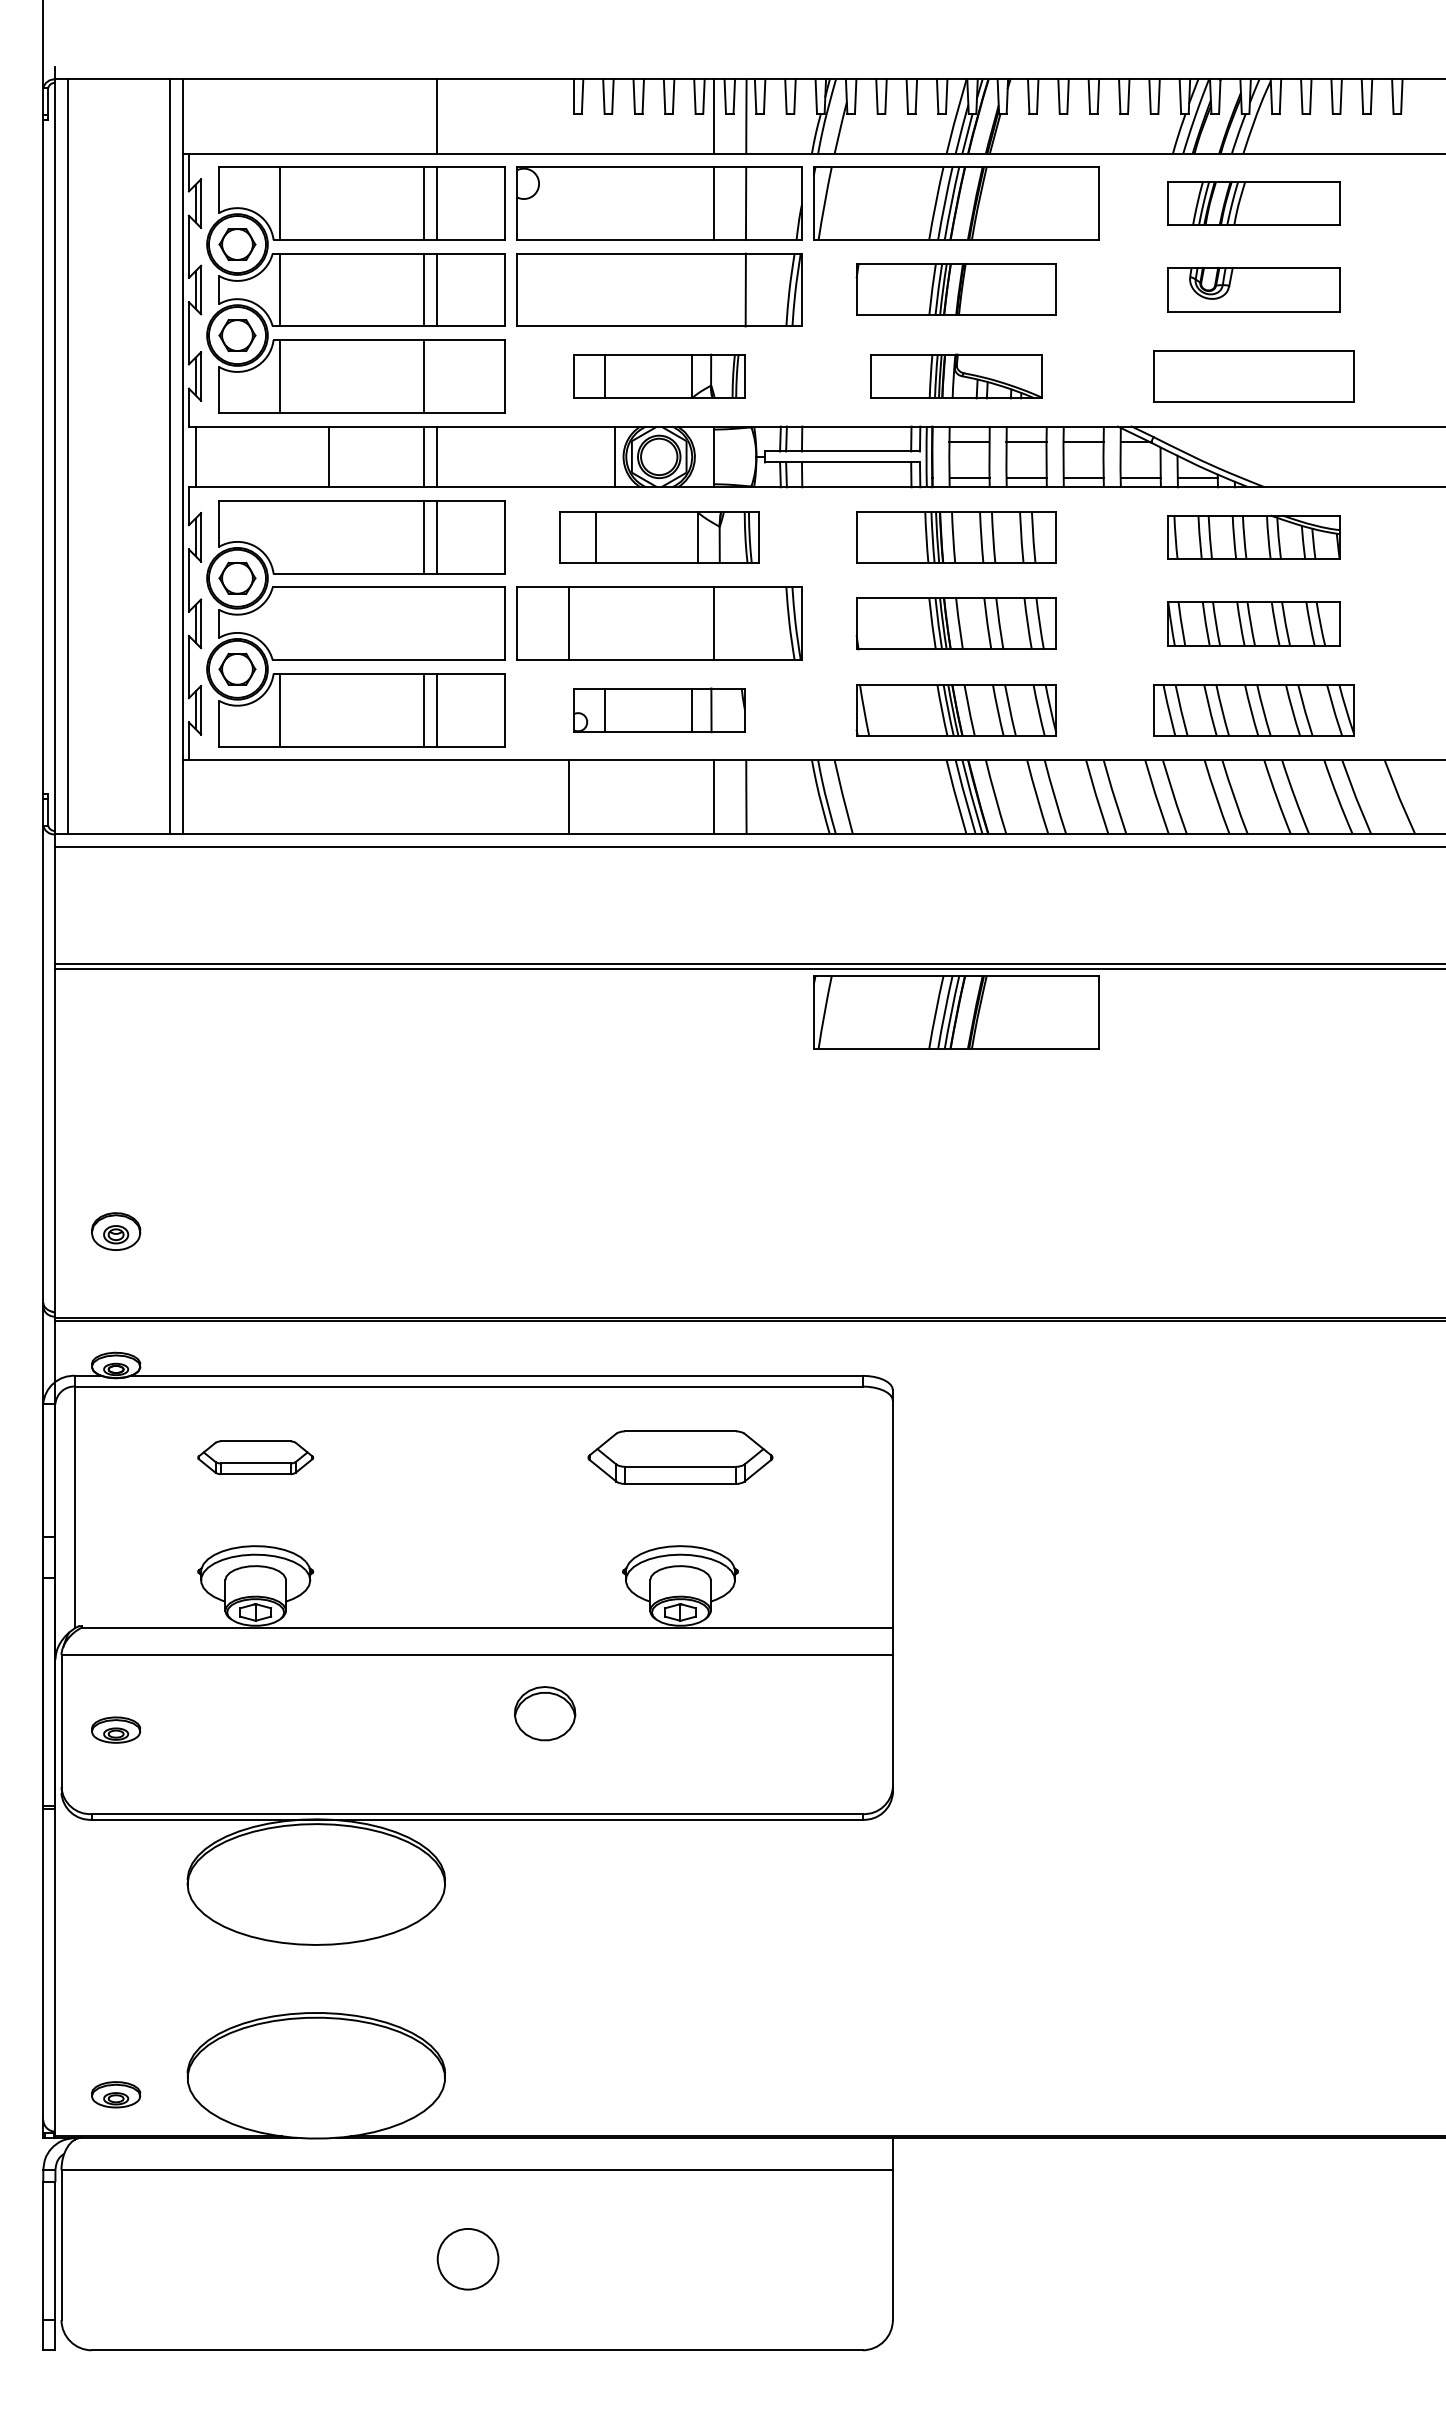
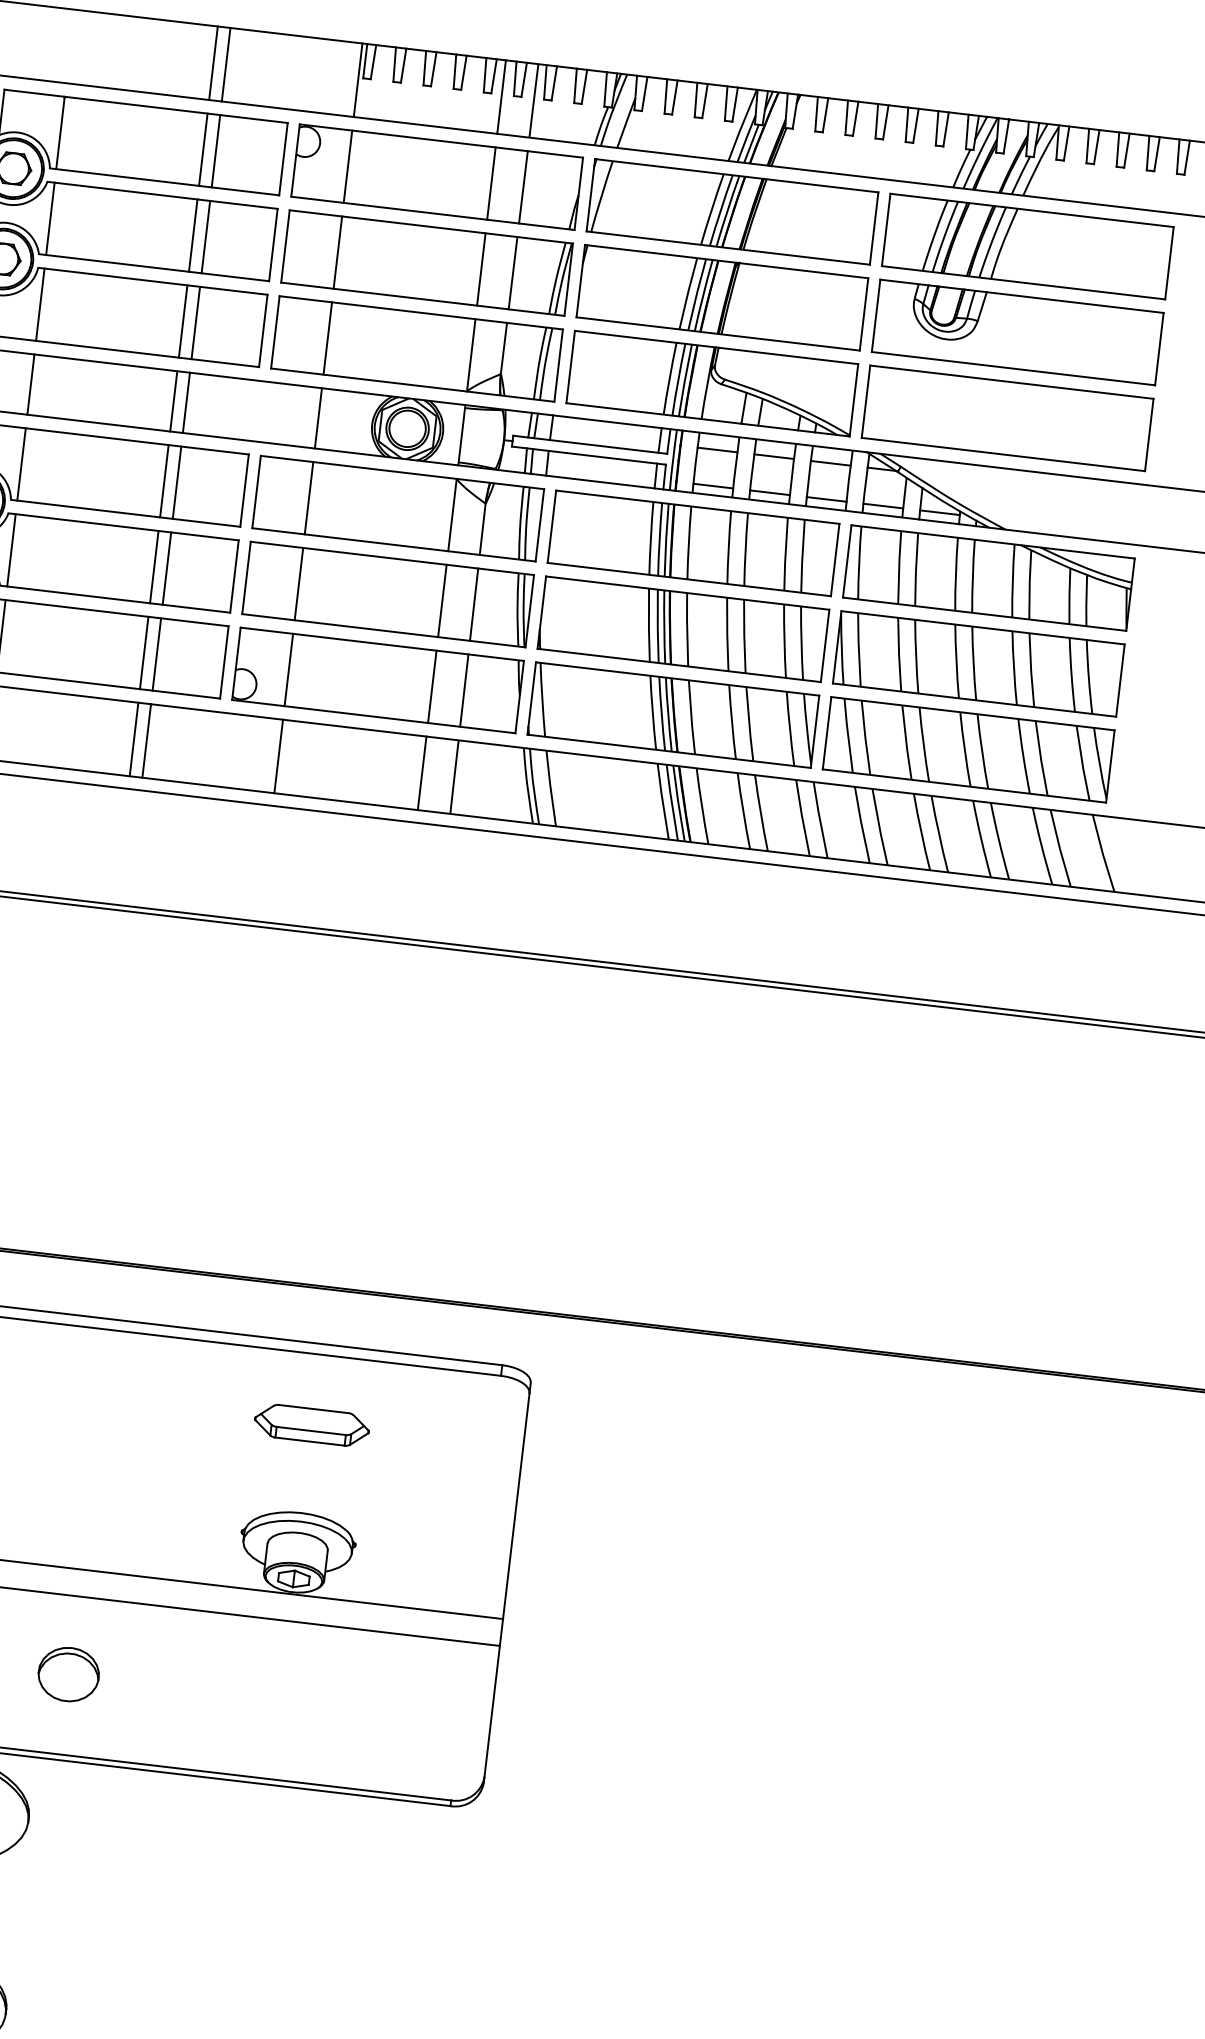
line: (423, 116) -> (213, 63), added
line: (569, 116) -> (358, 80), added
line: (569, 203) -> (348, 166), added
part: (1253, 203) -> (1027, 246), size x1.67
line: (569, 289) -> (338, 252), added
line: (713, 289) -> (481, 268), added
part: (956, 289) -> (722, 297), size x1.43
part: (1253, 289) -> (1017, 331), size x1.67
line: (436, 376) -> (195, 322), added
part: (659, 376) -> (417, 348), size x1.67
part: (956, 376) -> (712, 383), size x1.67
part: (1253, 376) -> (1007, 418), size x1.43
line: (328, 456) -> (30, 384), moved
line: (615, 456) -> (318, 417), moved
line: (279, 536) -> (21, 463), added
part: (659, 537) -> (398, 508), size x1.43
part: (956, 537) -> (693, 543), size x1.43
part: (1253, 537) -> (988, 578), size x1.67
line: (279, 623) -> (11, 549), added
line: (423, 623) -> (154, 566), added
line: (436, 623) -> (166, 568), added
line: (745, 623) -> (473, 604), added
part: (956, 623) -> (683, 628), size x1.43
part: (1253, 623) -> (978, 663), size x1.67
part: (659, 710) -> (378, 680), size x1.67
part: (956, 710) -> (673, 715), size x1.43
part: (1253, 710) -> (968, 750), size x1.43
line: (423, 797) -> (133, 739), added
line: (436, 797) -> (146, 741), added
part: (956, 1012) -> (638, 1015), removed
part: (680, 1457) -> (311, 1425), size x0.62
part: (545, 1713) -> (69, 1674), moved

